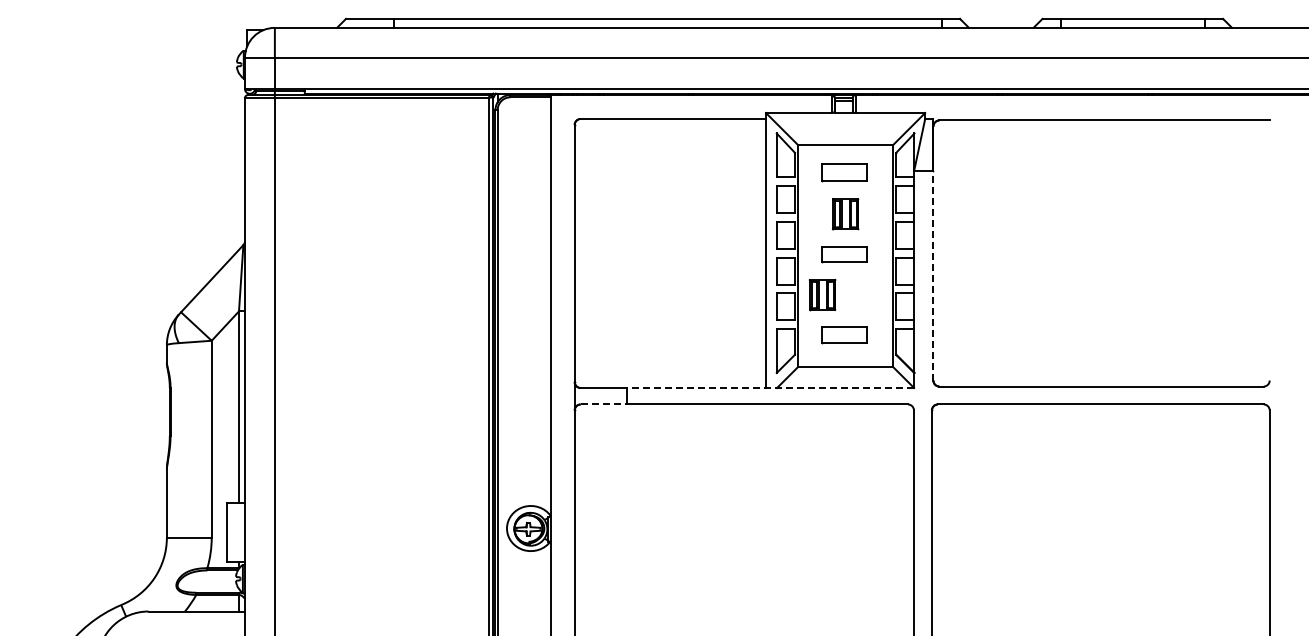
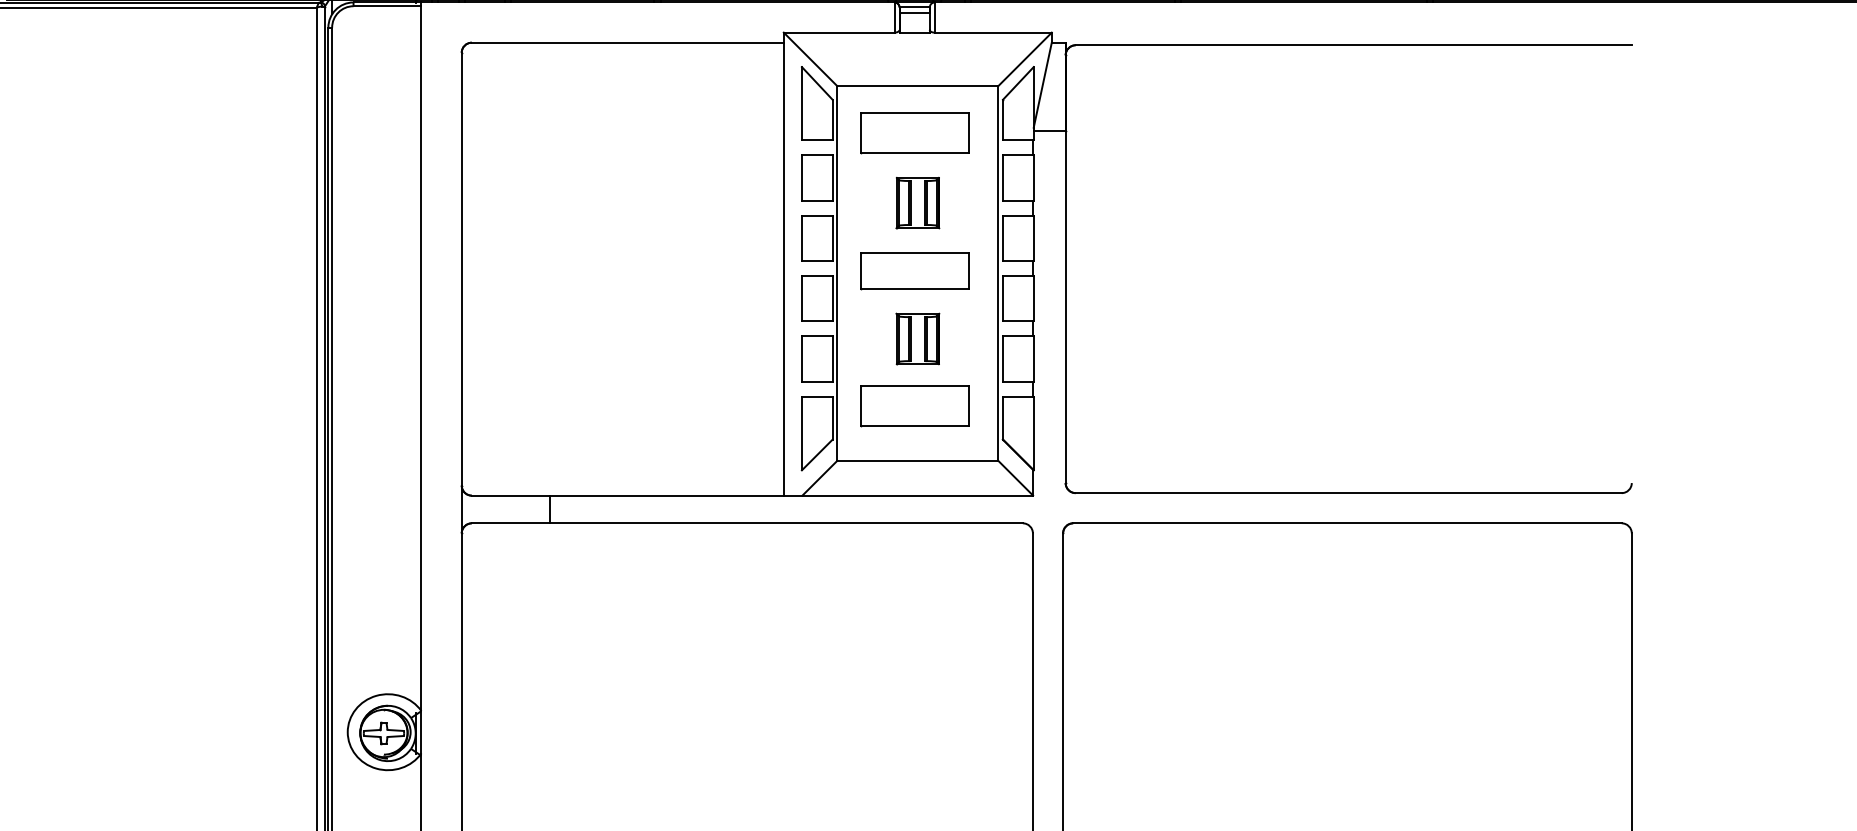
part: (843, 172) -> (914, 132), size x1.43
part: (843, 254) -> (914, 270), size x1.43
line: (933, 275) -> (1065, 306), dashed -> solid
part: (822, 295) -> (917, 339), moved
part: (843, 335) -> (914, 407), size x1.43
line: (770, 388) -> (791, 496), dashed -> solid
line: (604, 404) -> (511, 523), dashed -> solid

